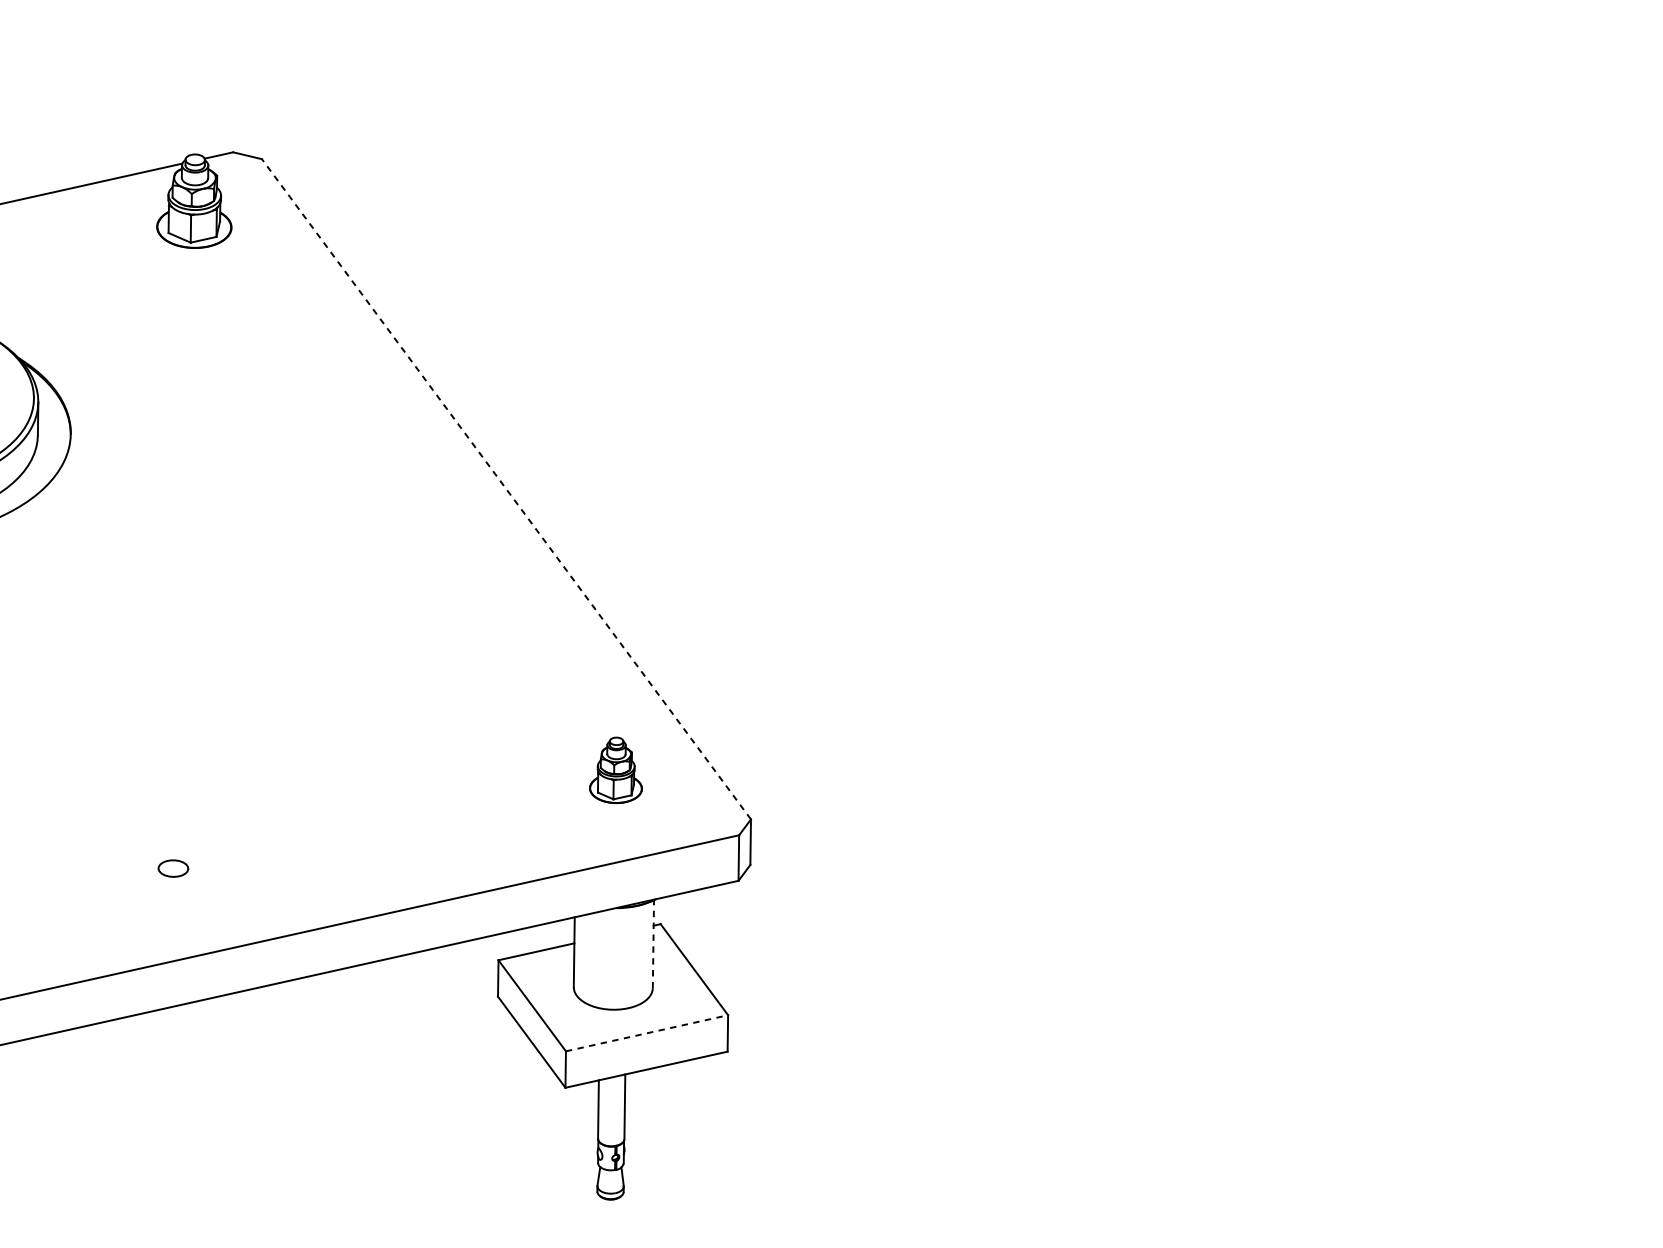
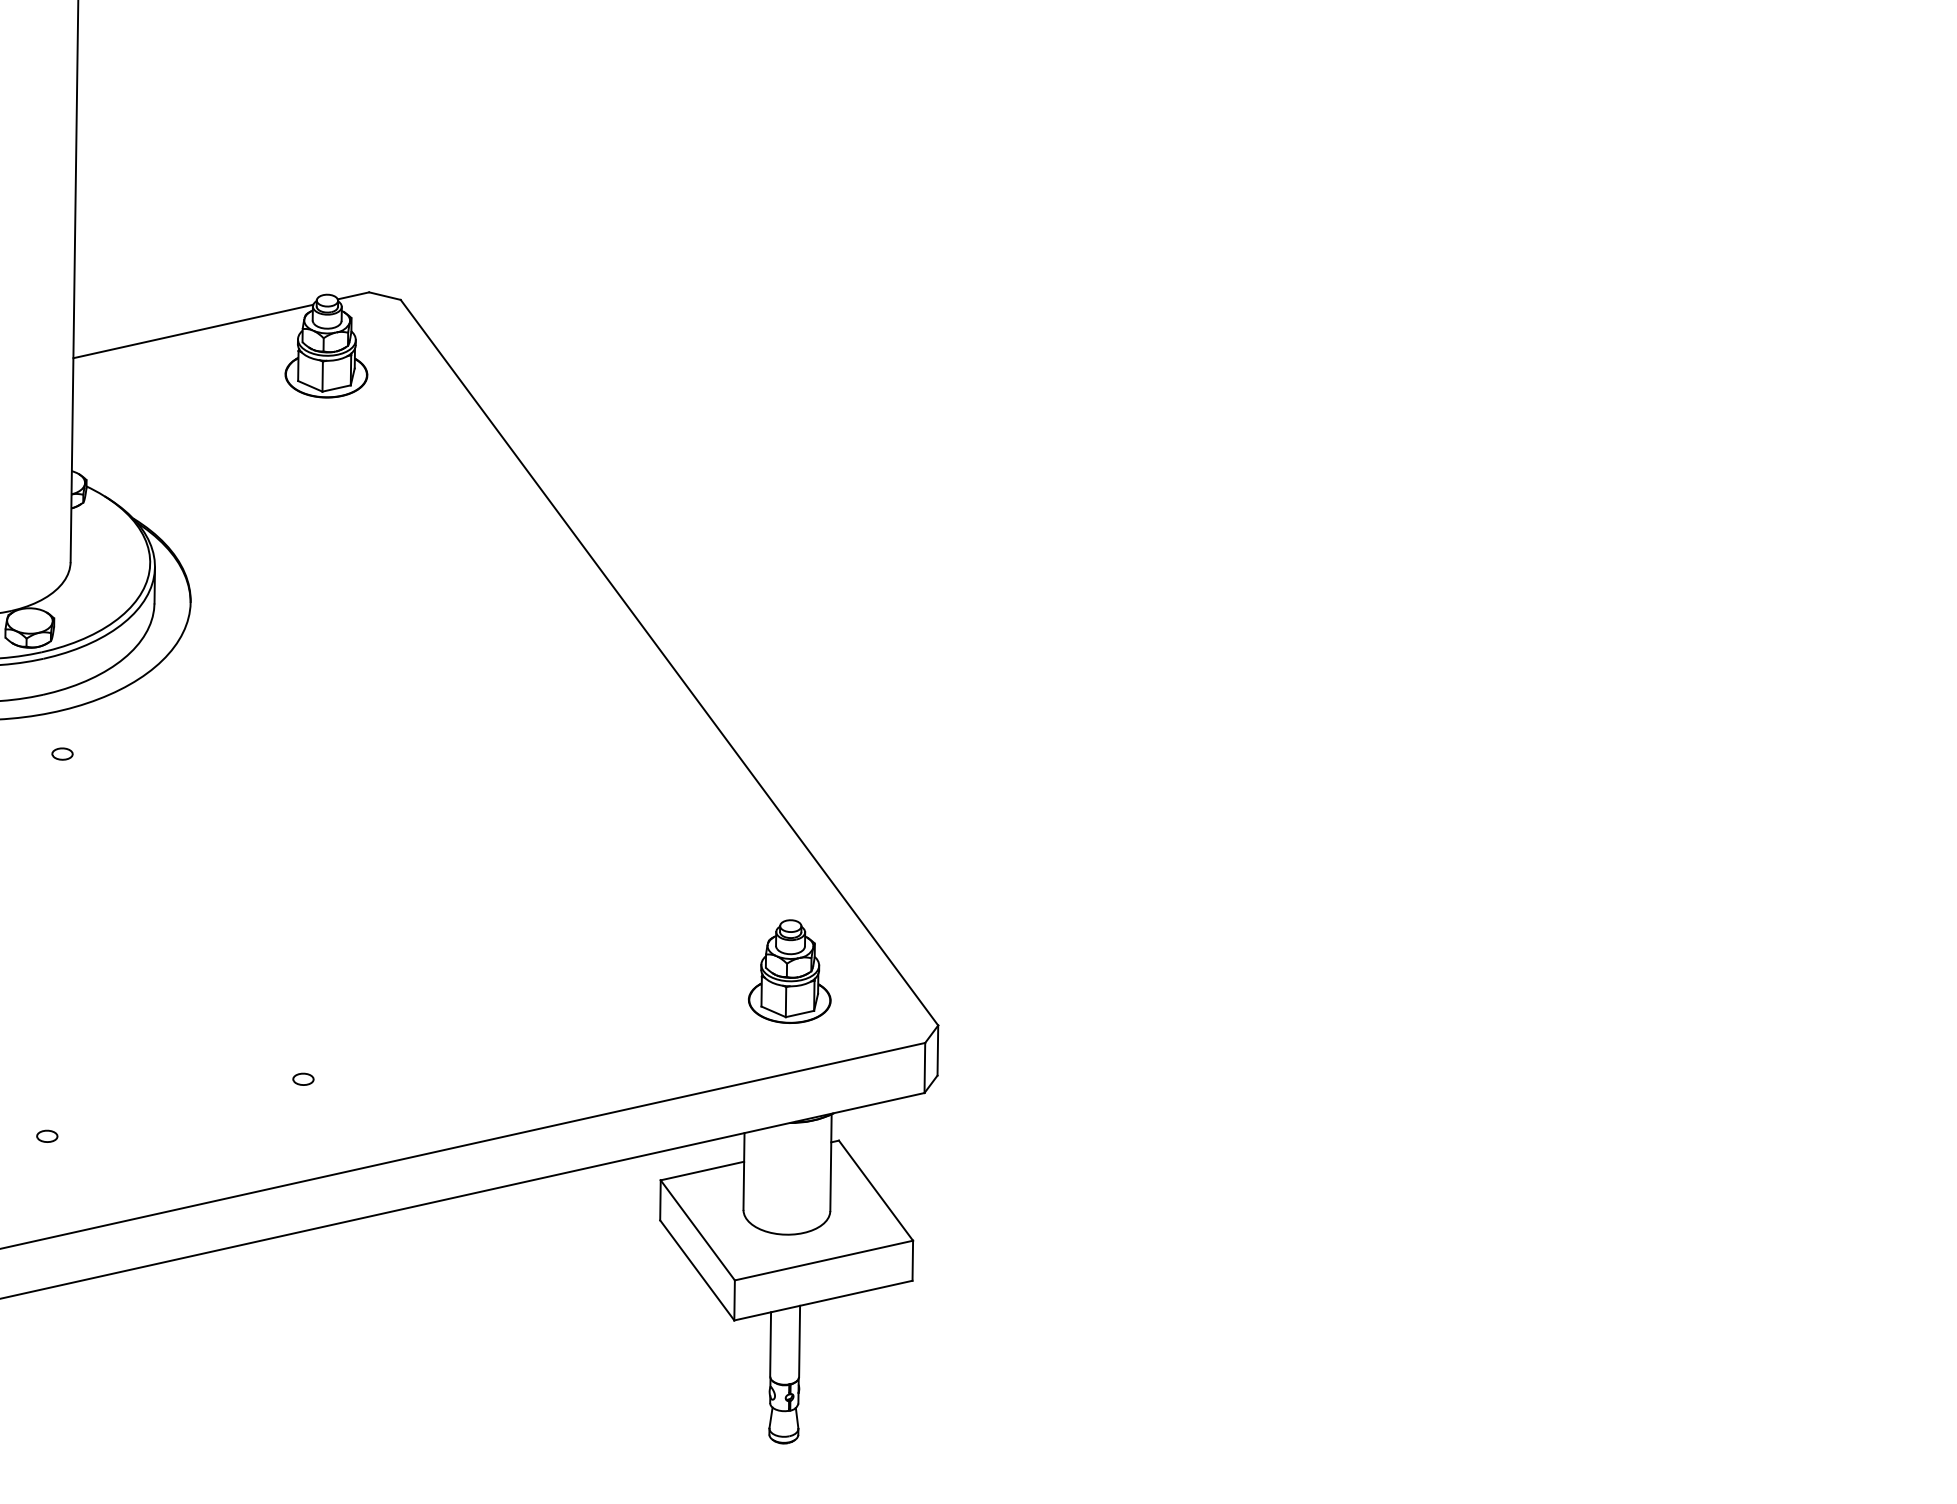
line: (506, 489) -> (669, 662), dashed -> solid
part: (615, 770) -> (789, 971), size x1.43
part: (173, 867) -> (303, 1078), size x0.62
line: (653, 944) -> (831, 1162), dashed -> solid
line: (647, 1033) -> (824, 1260), dashed -> solid

